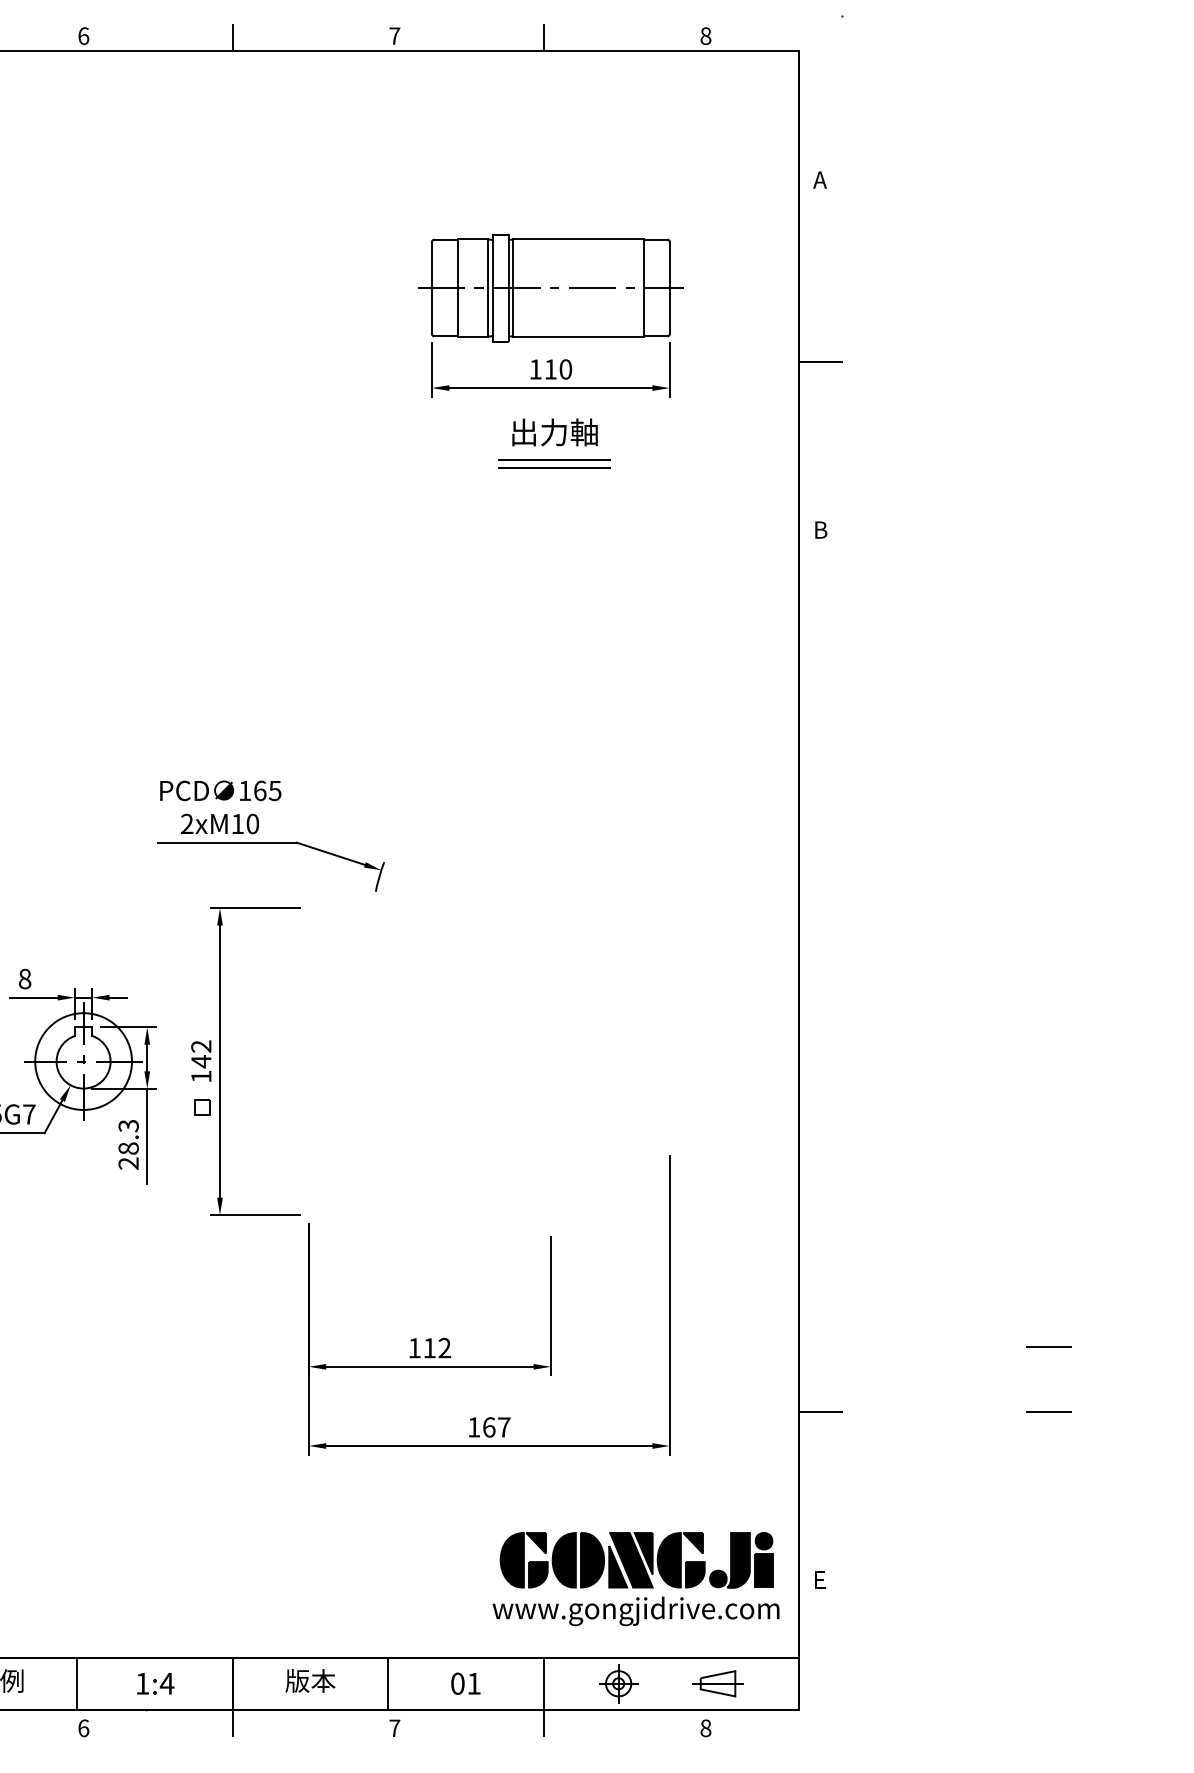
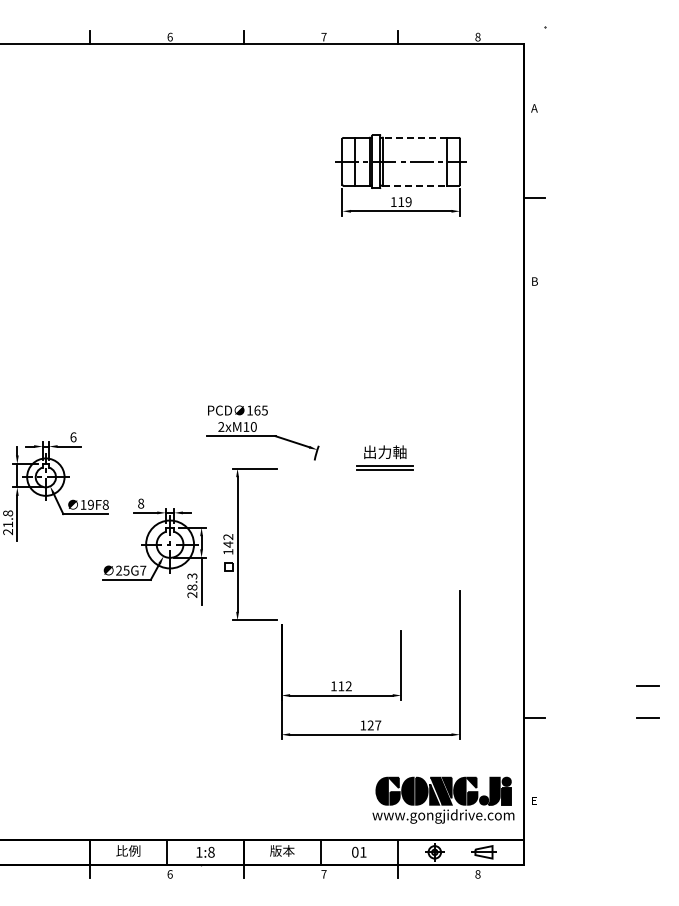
line: (577, 238) -> (414, 137), solid -> dashed
line: (579, 335) -> (415, 185), solid -> dashed
text: (565, 370) -> (408, 202), 110 -> 119
part: (553, 443) -> (384, 457), moved
text: (488, 1427) -> (370, 725), 167 -> 127
text: (165, 1682) -> (210, 851), 1:4 -> 1:8

